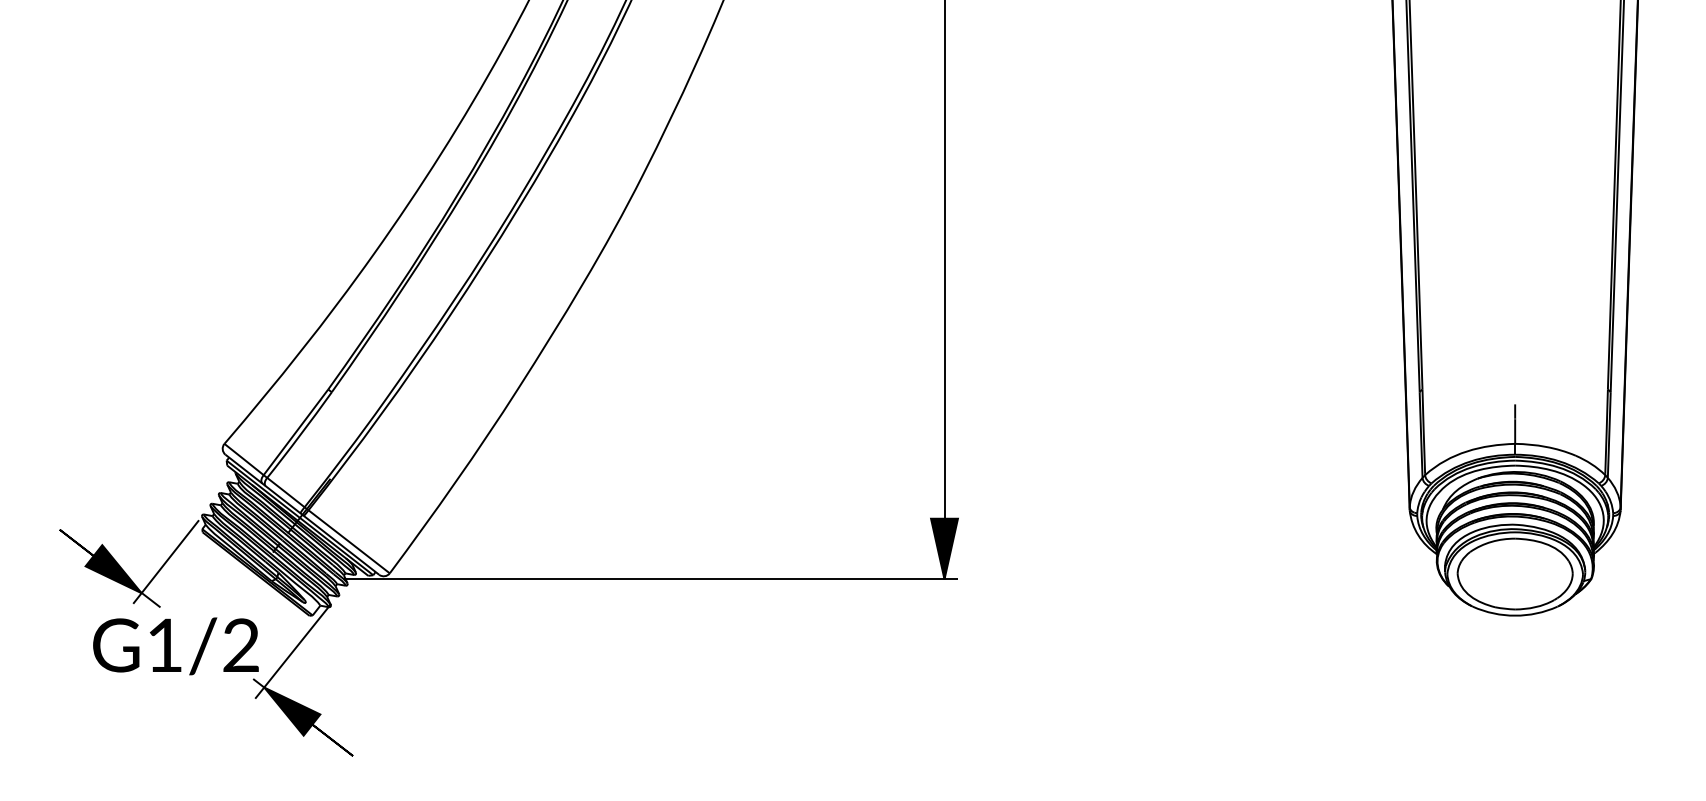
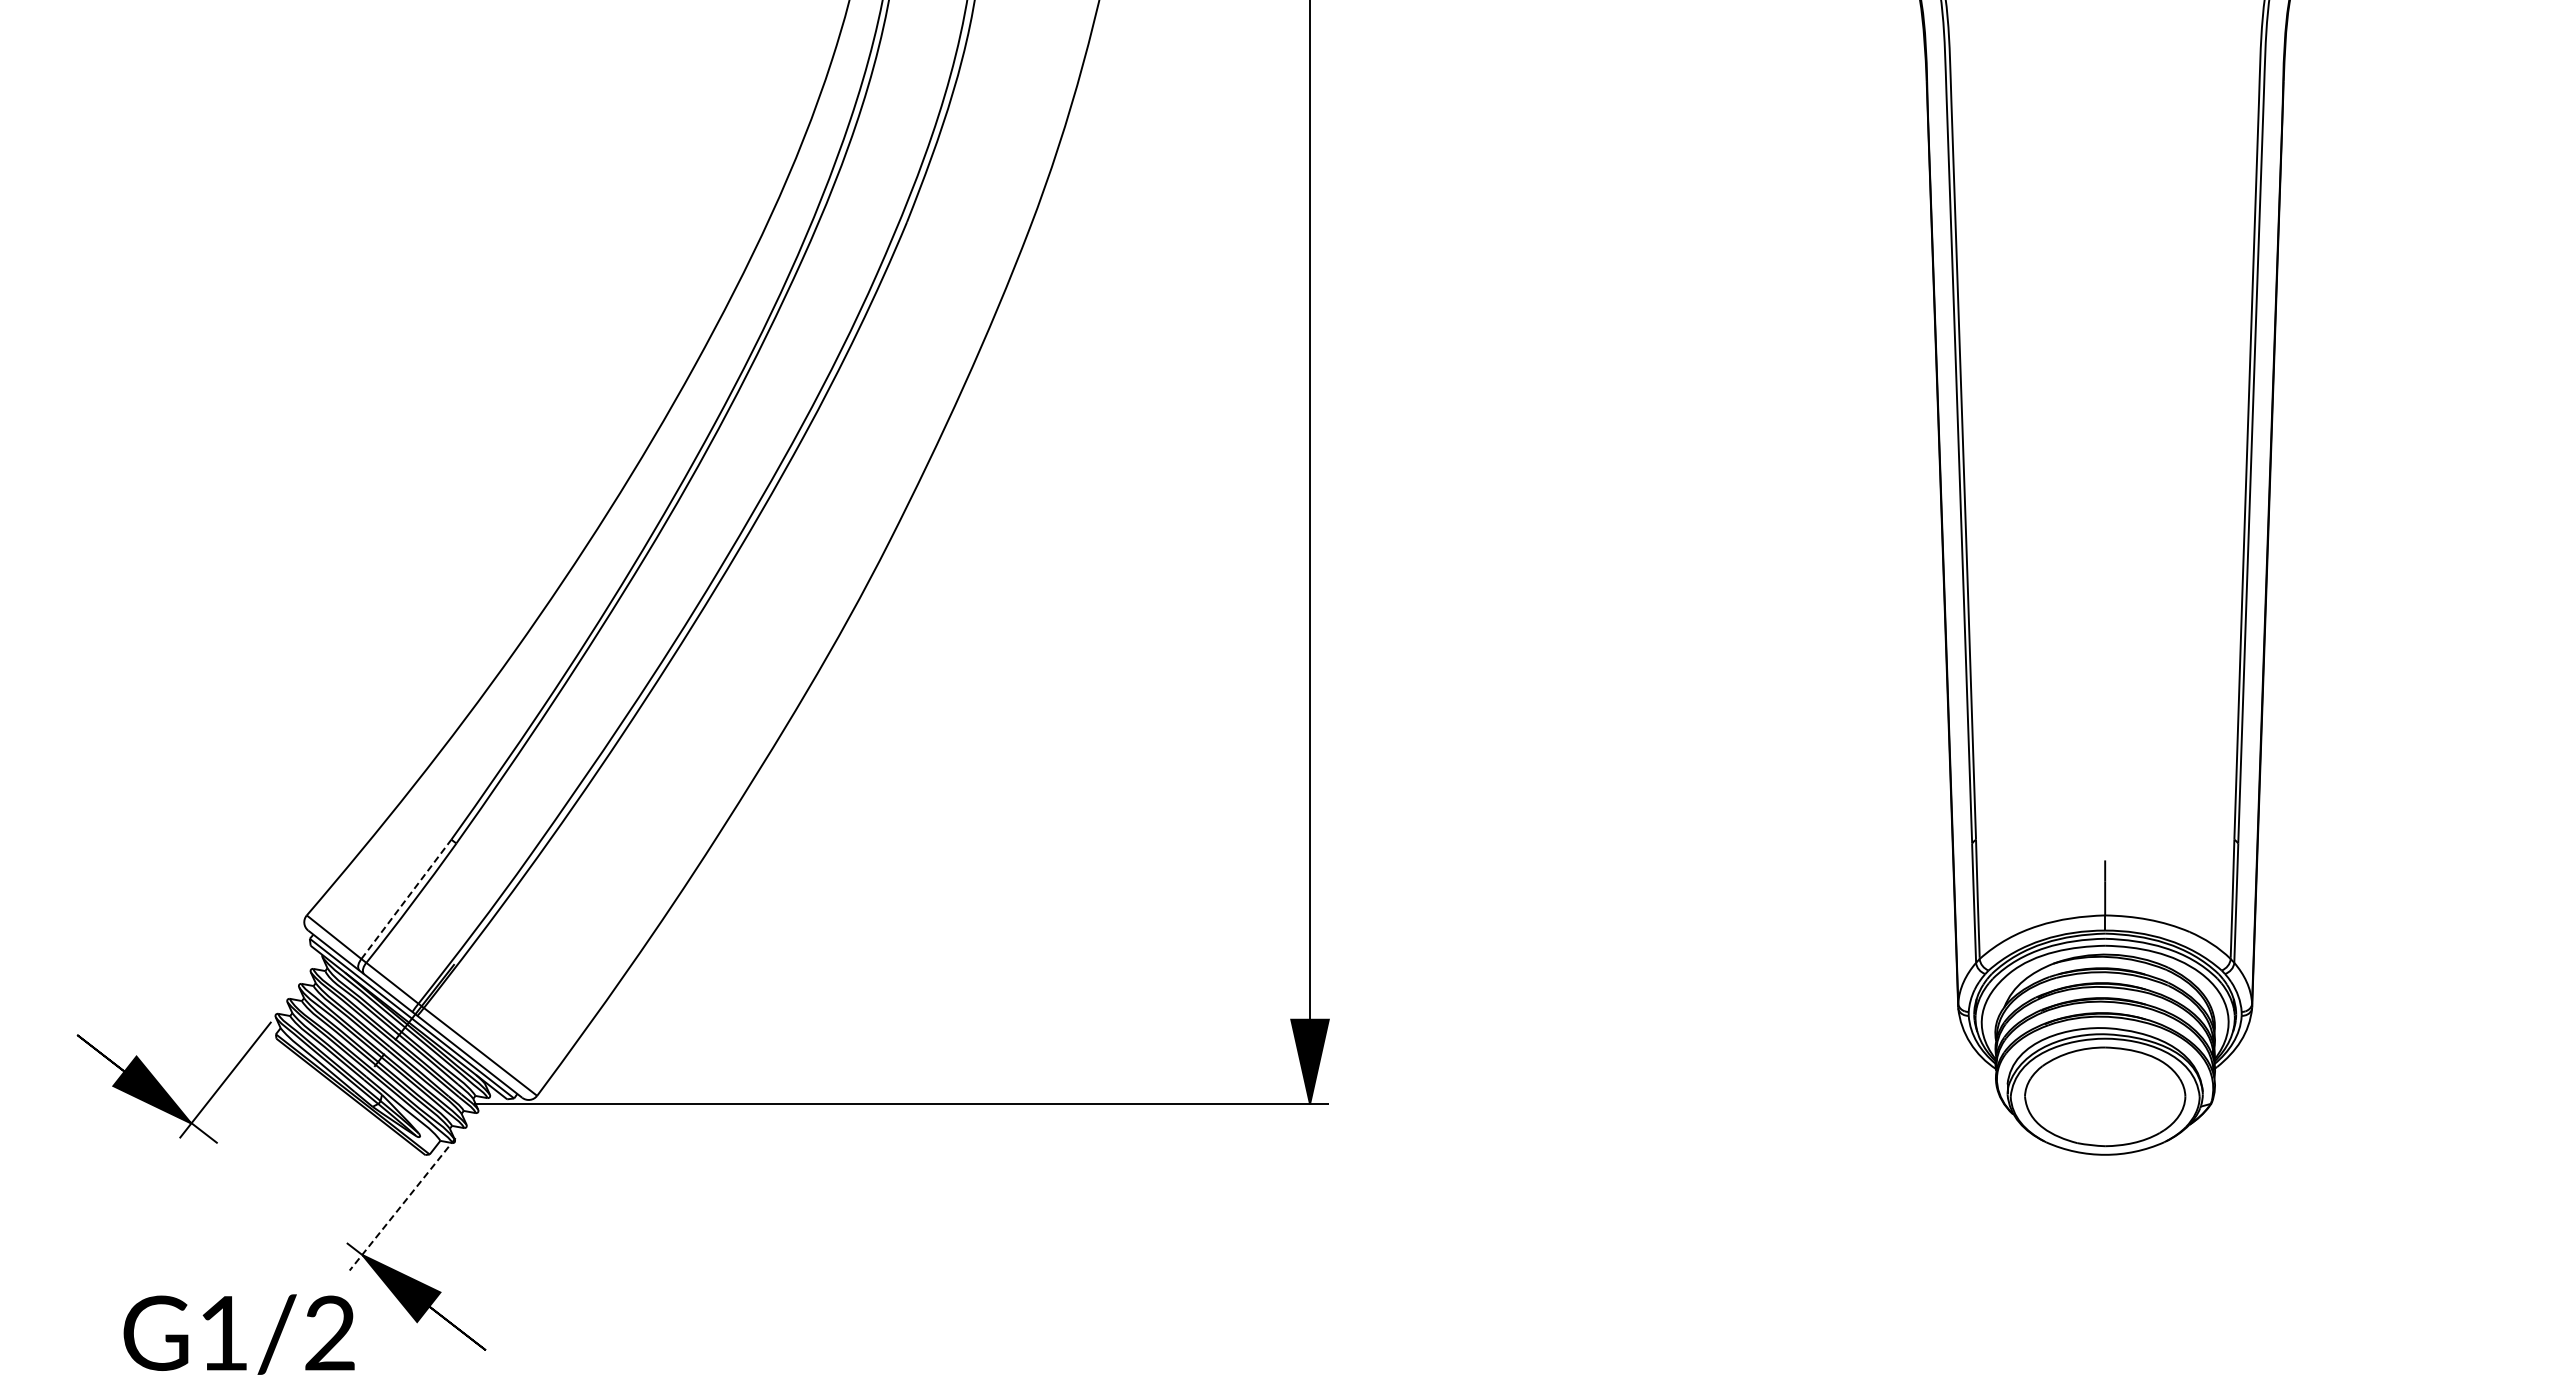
line: (296, 432) -> (406, 899), solid -> dashed
text: (175, 646) -> (238, 1334), moved
line: (293, 651) -> (402, 1204), solid -> dashed

